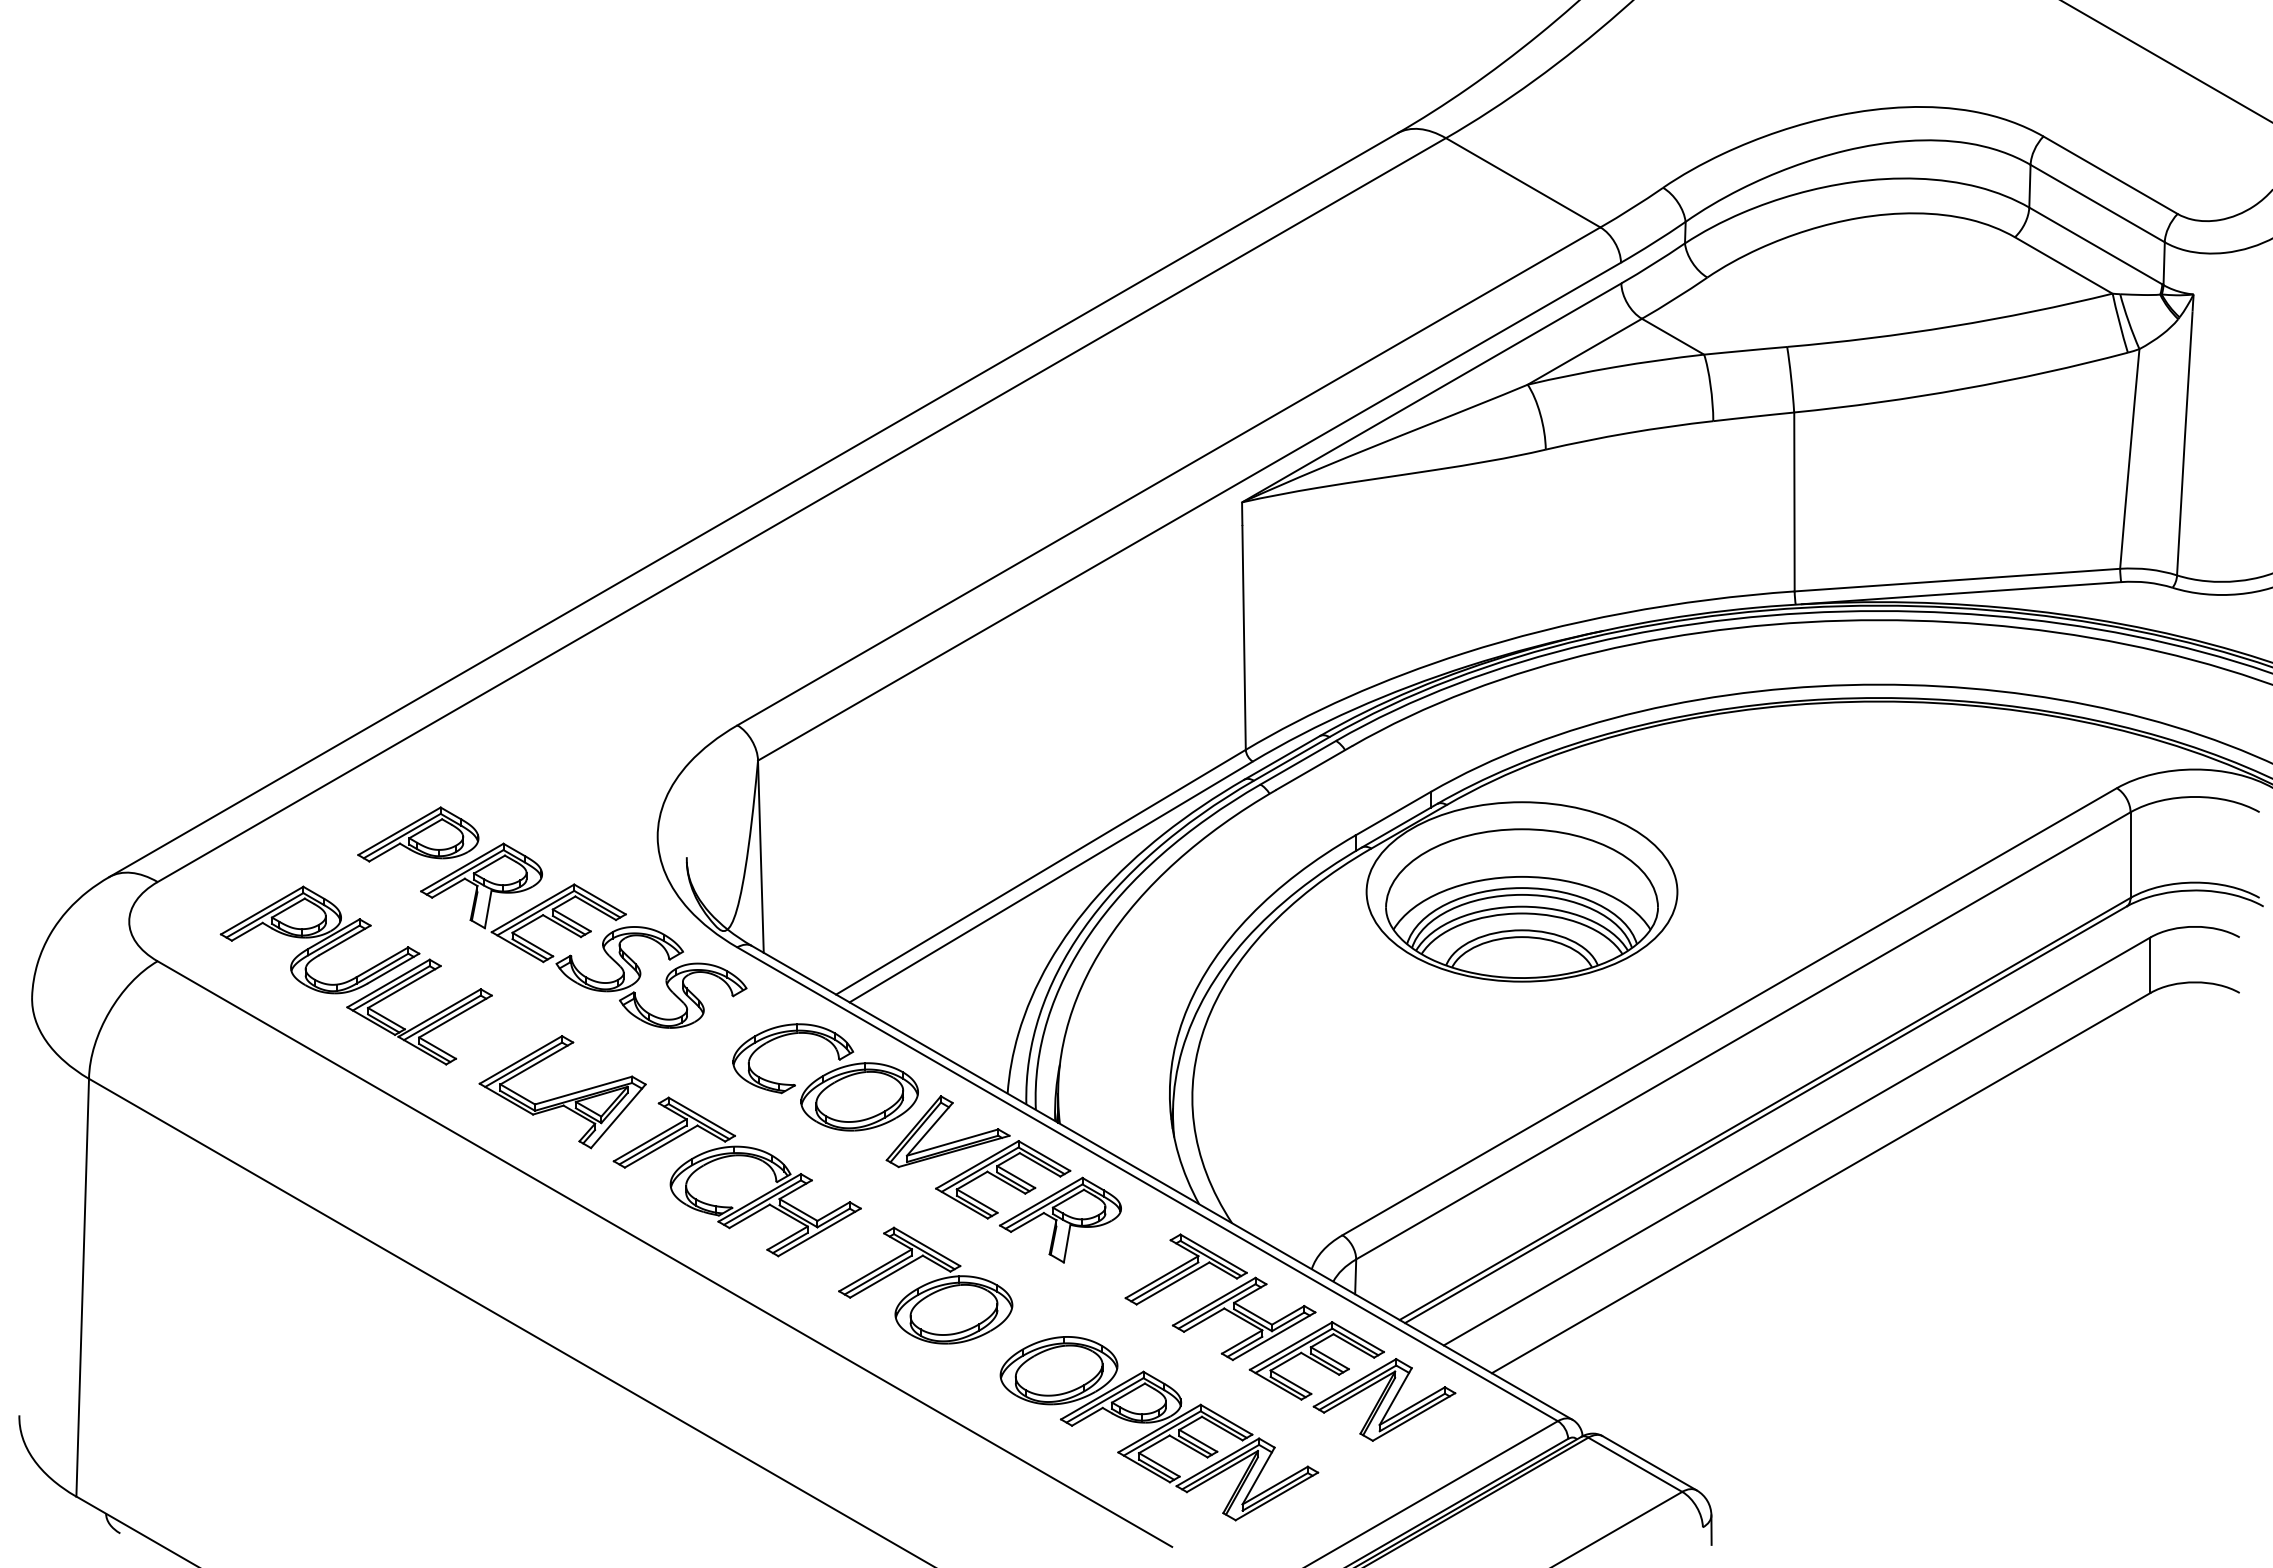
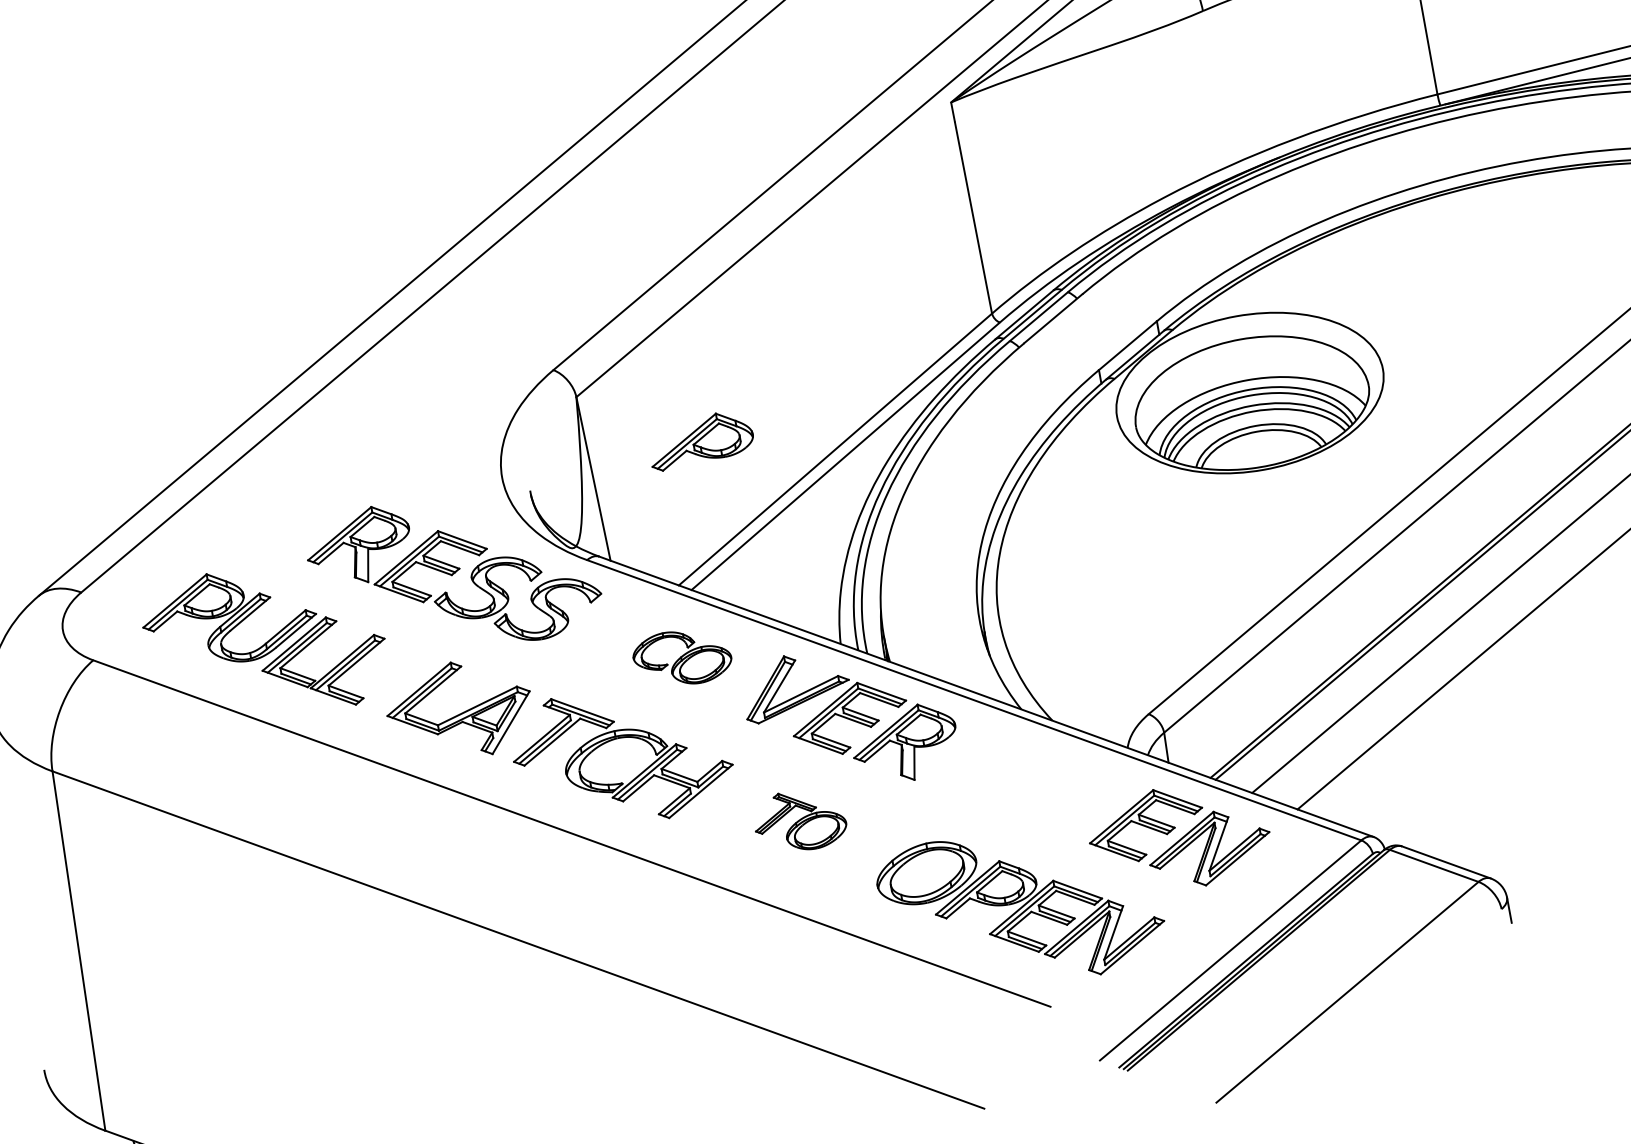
part: (418, 834) -> (700, 440), moved
part: (825, 1077) -> (682, 657), size x0.6
part: (925, 1285) -> (799, 820), size x0.6
part: (1220, 1297) -> (1053, 786), removed

